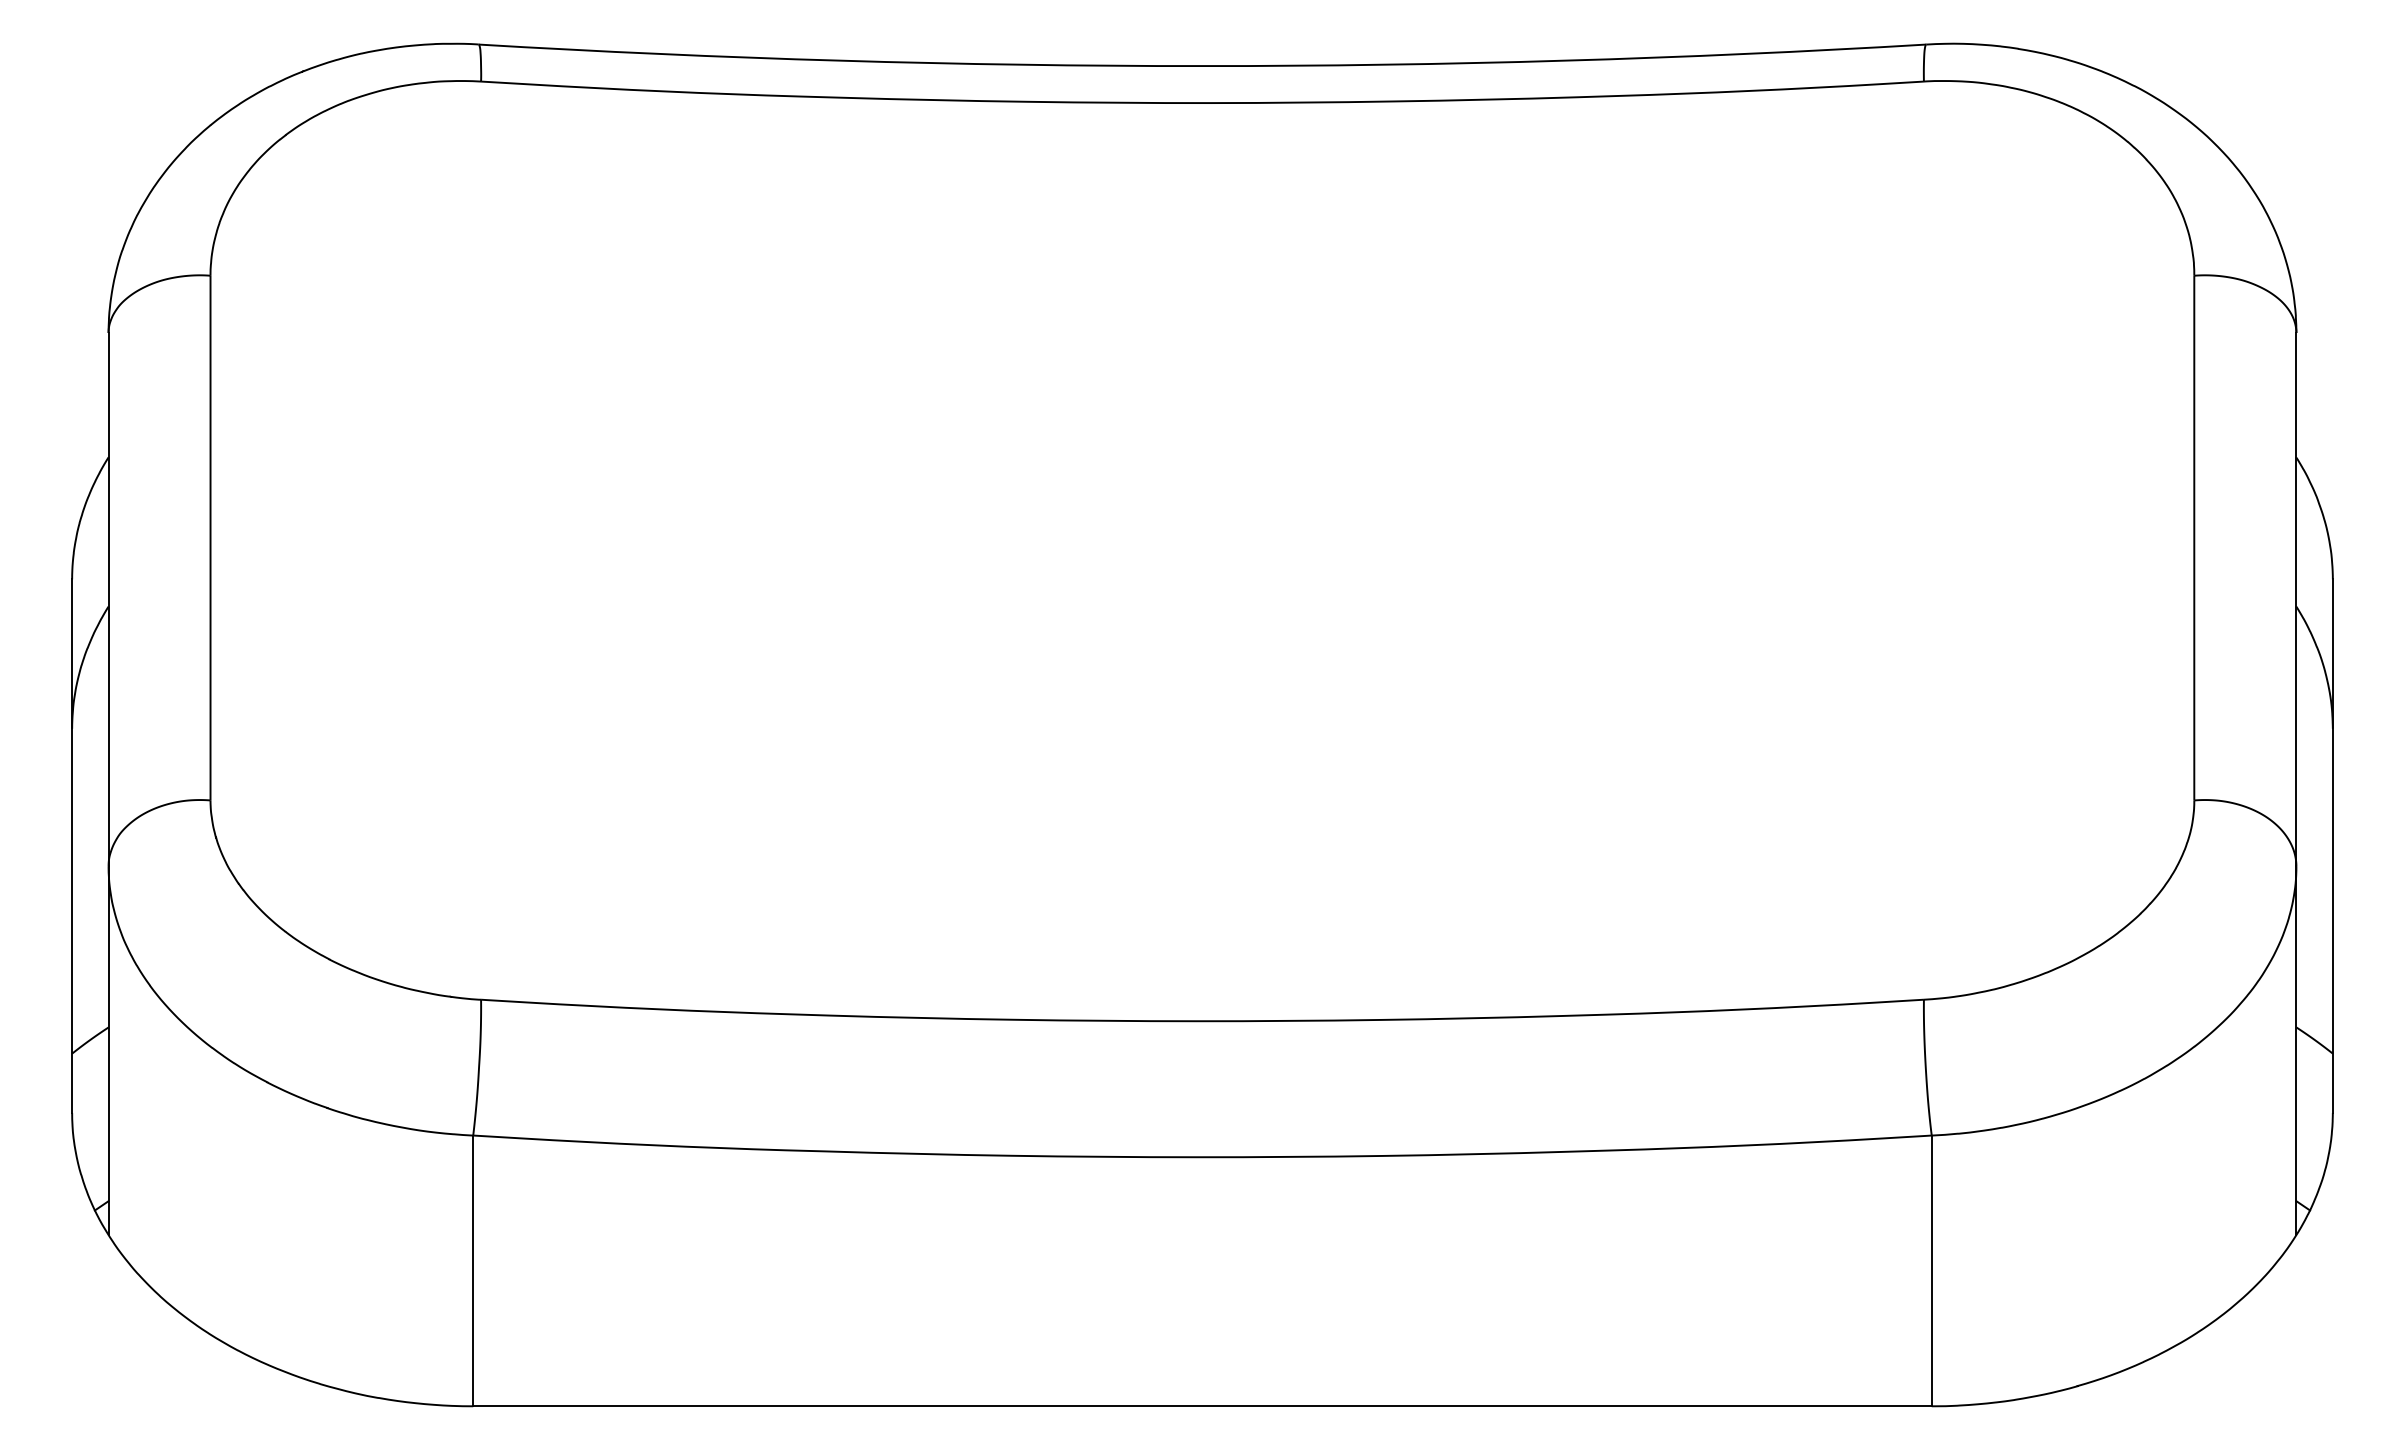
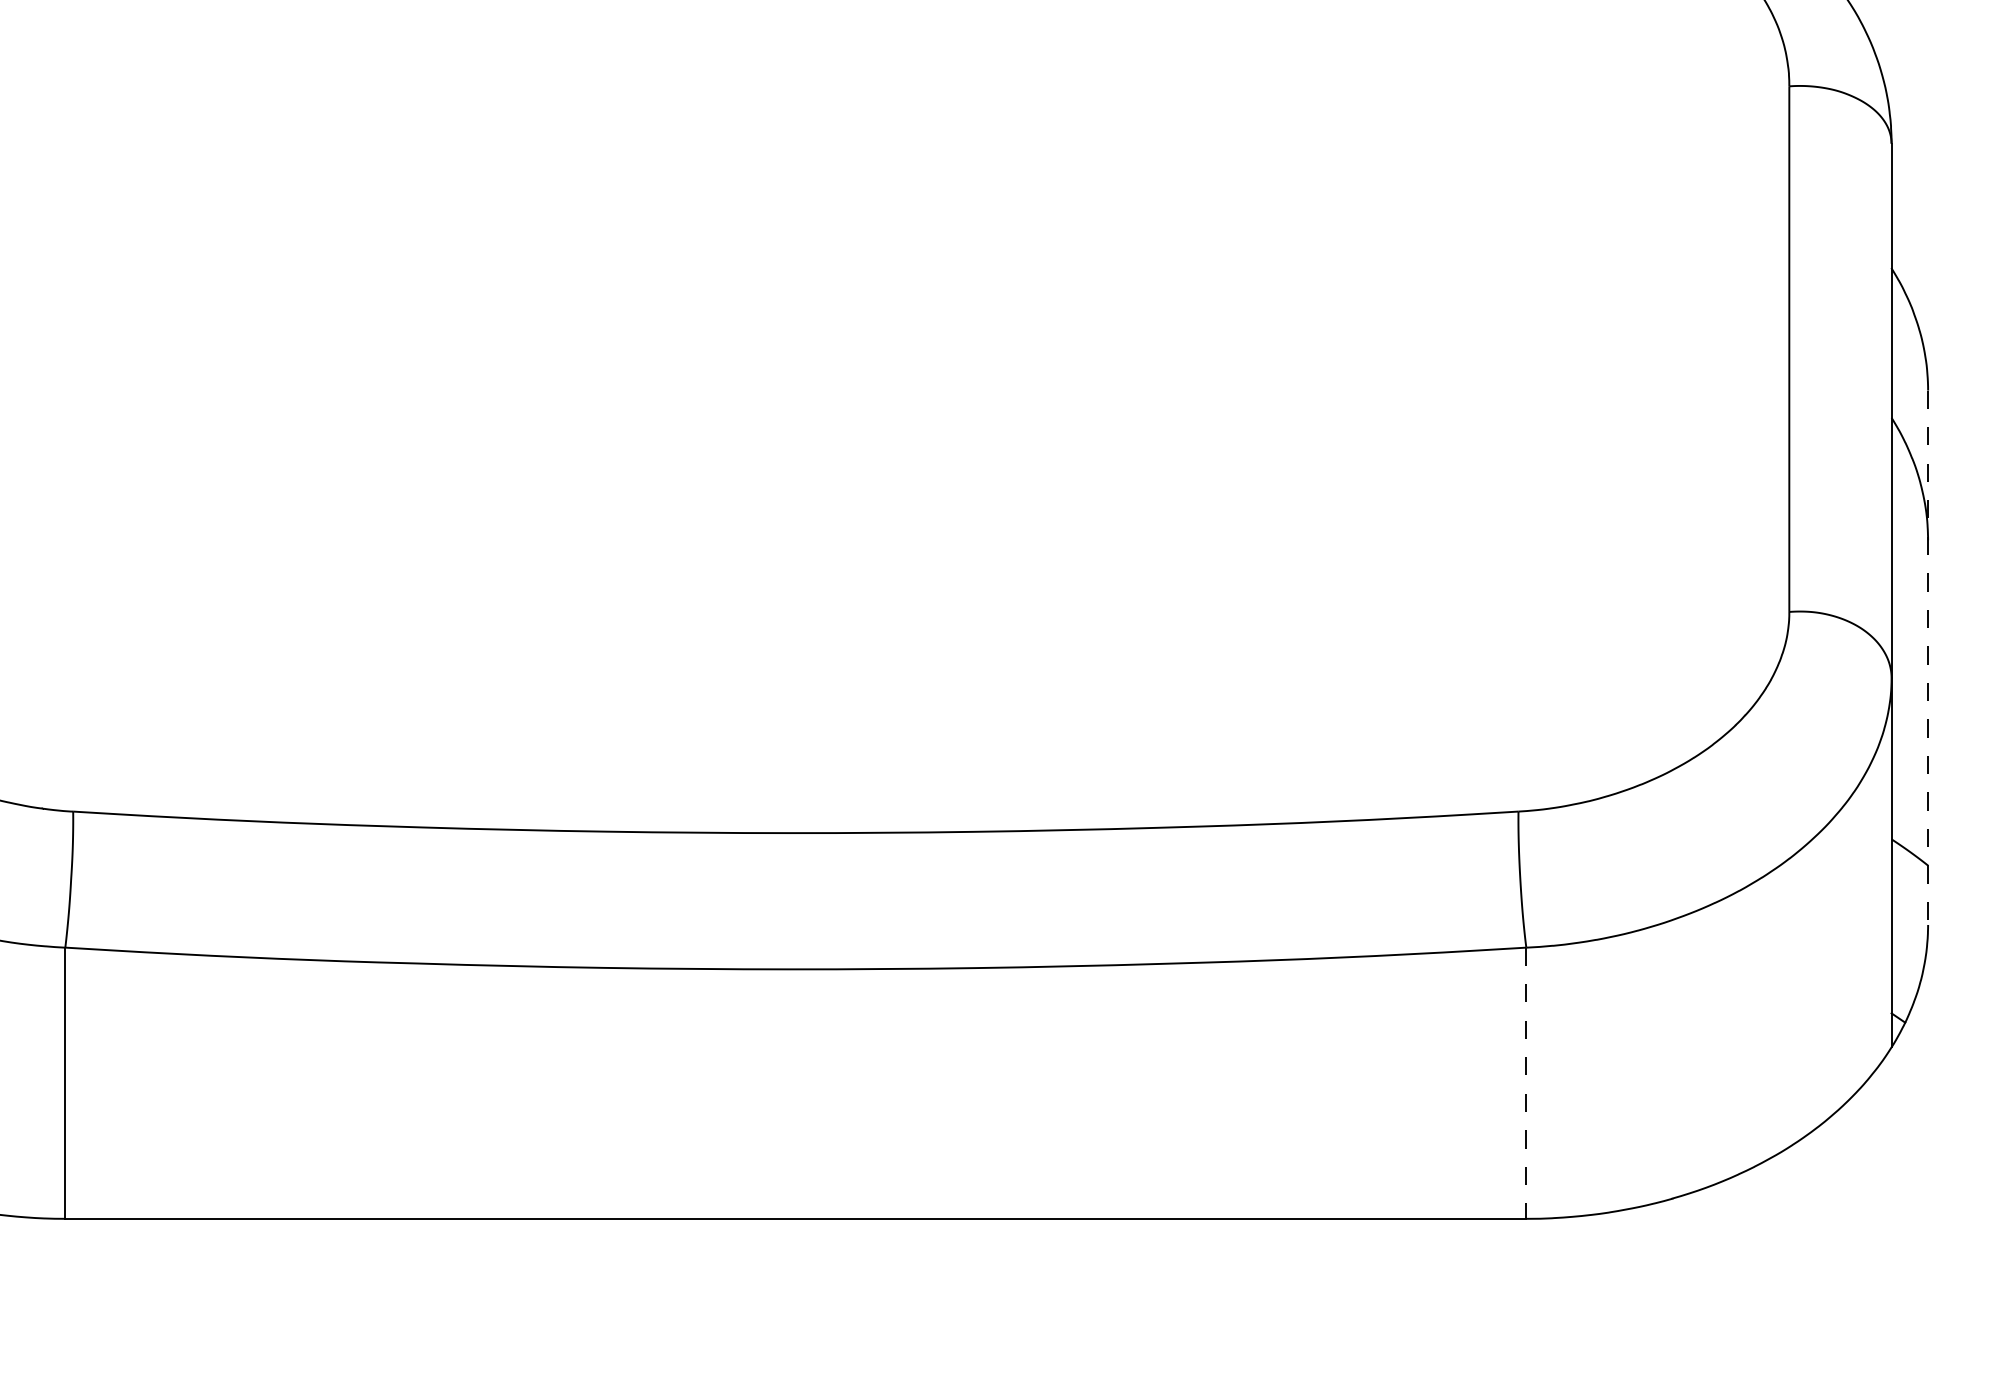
line: (2332, 846) -> (1927, 658), solid -> dashed
line: (1931, 1271) -> (1526, 1083), solid -> dashed

